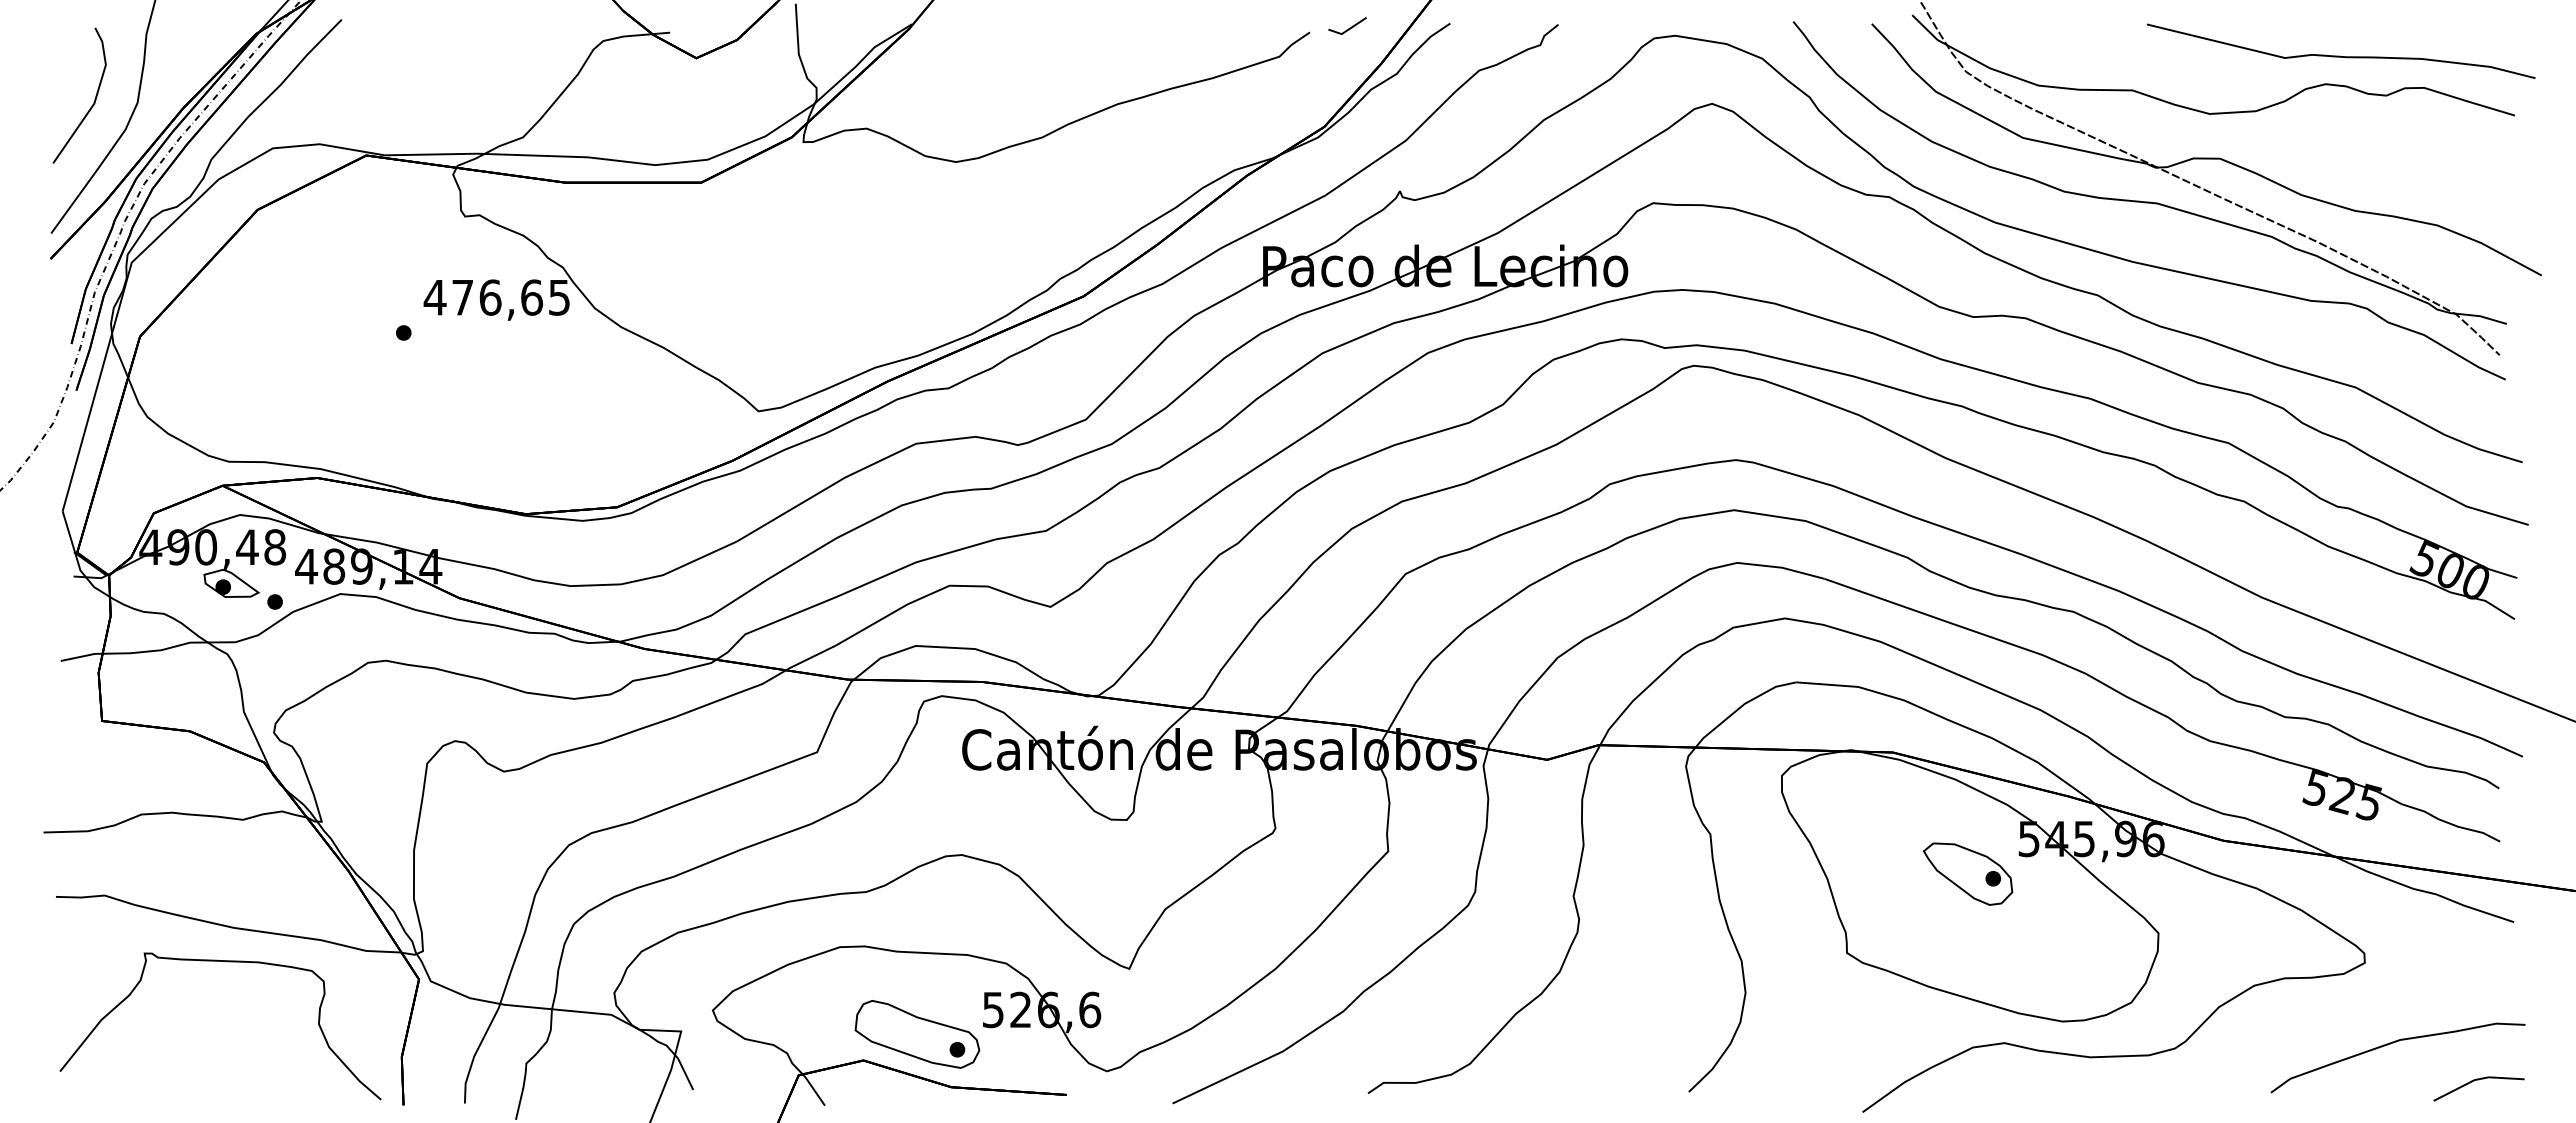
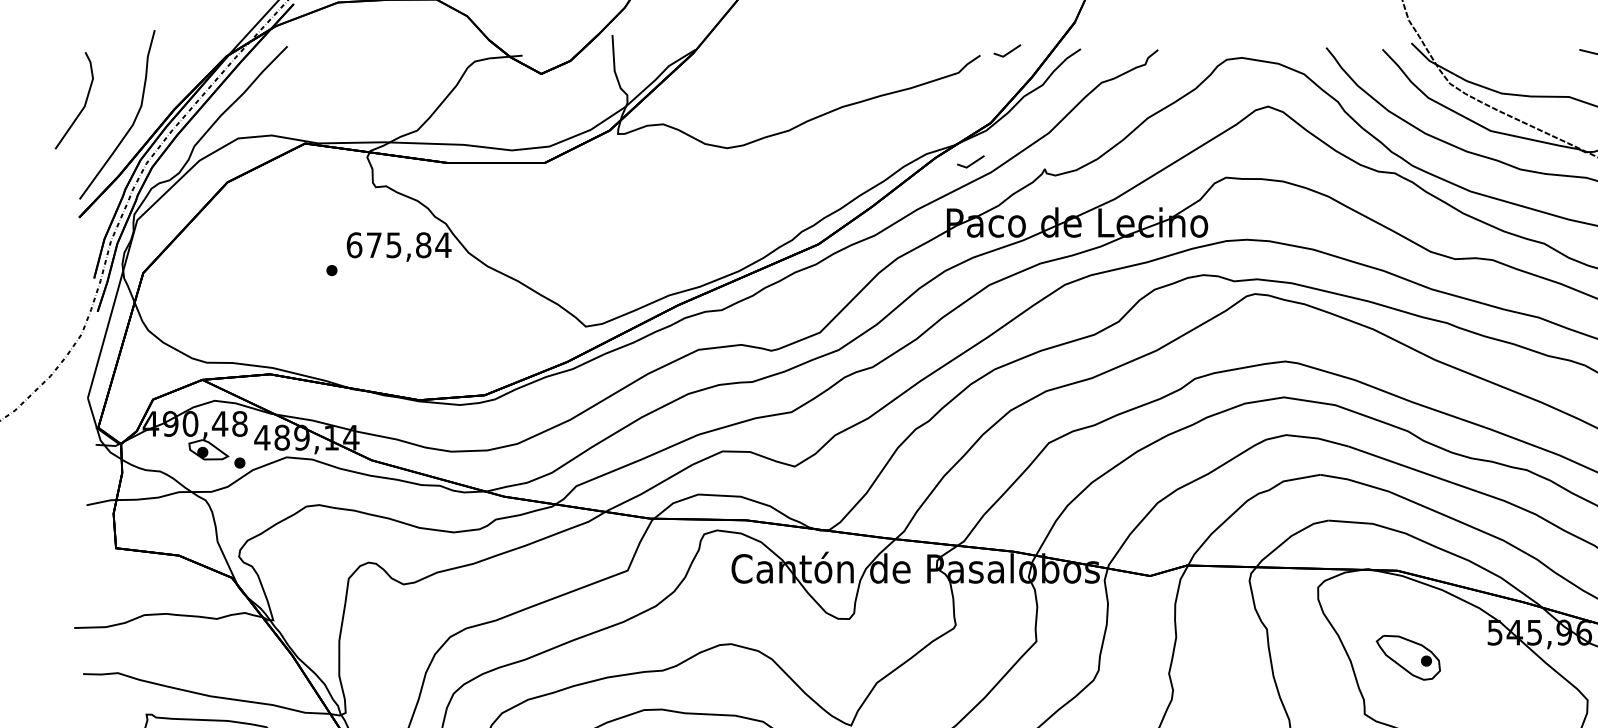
line: (94, 98) -> (84, 102), moved
line: (1298, 182) -> (972, 162), added
text: (496, 297) -> (398, 245), 476,65 -> 675,84
part: (1968, 873) -> (1408, 657), moved

